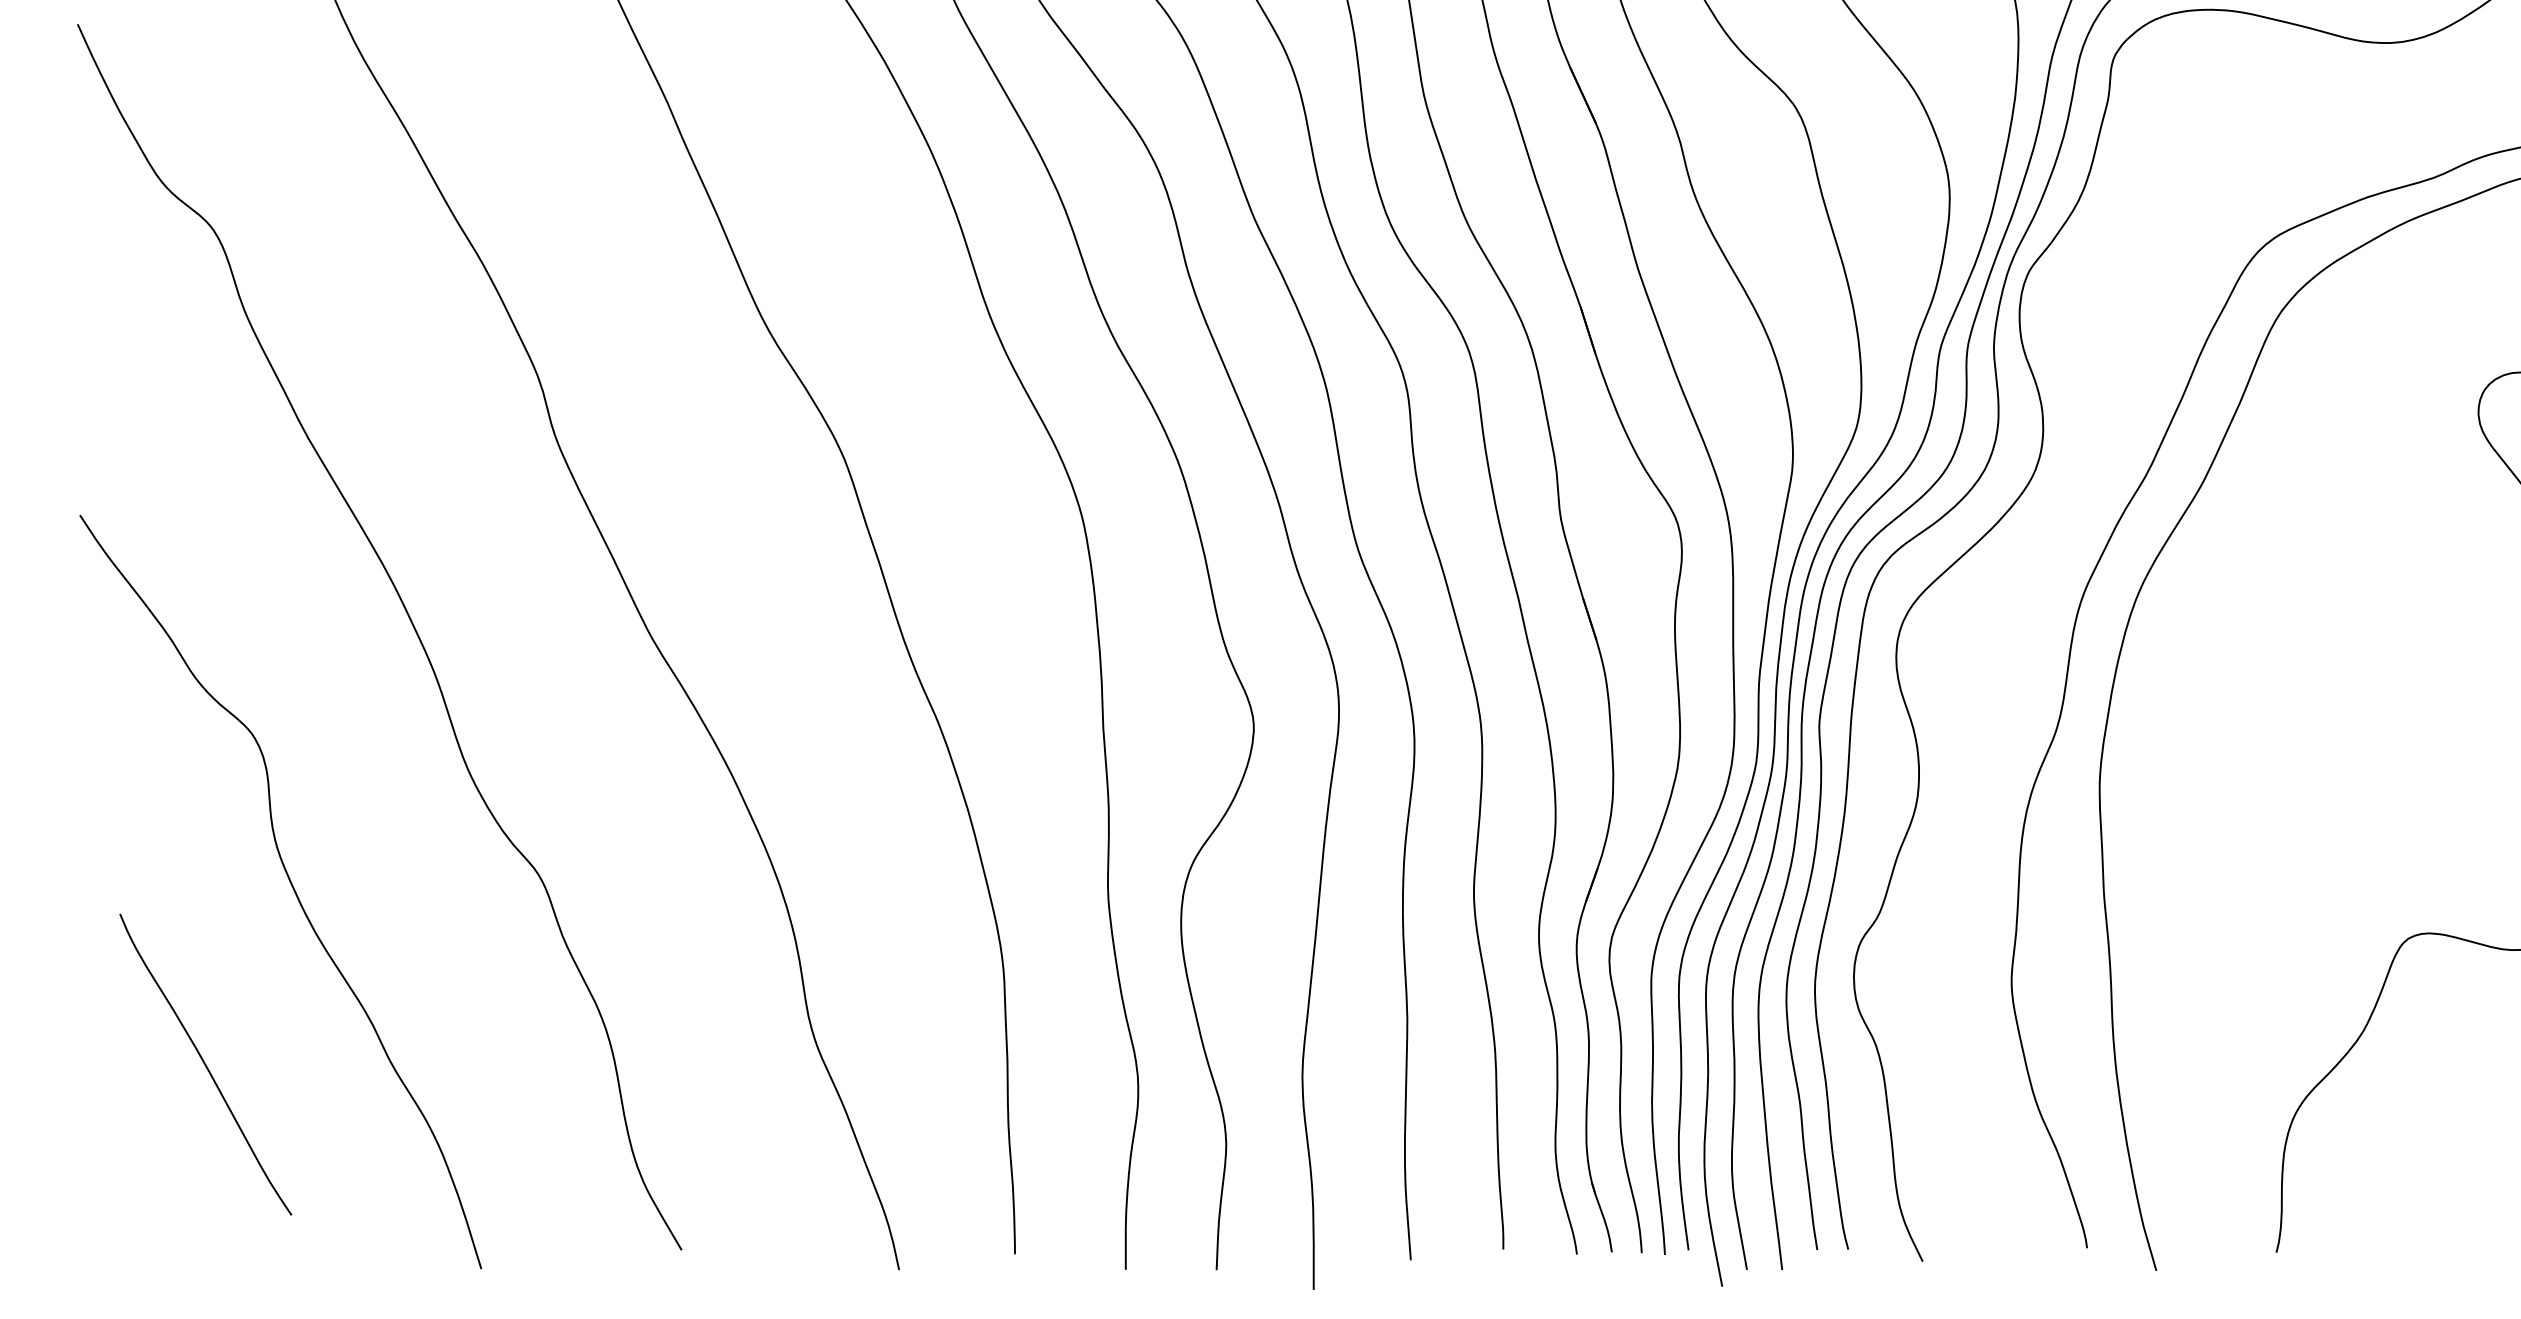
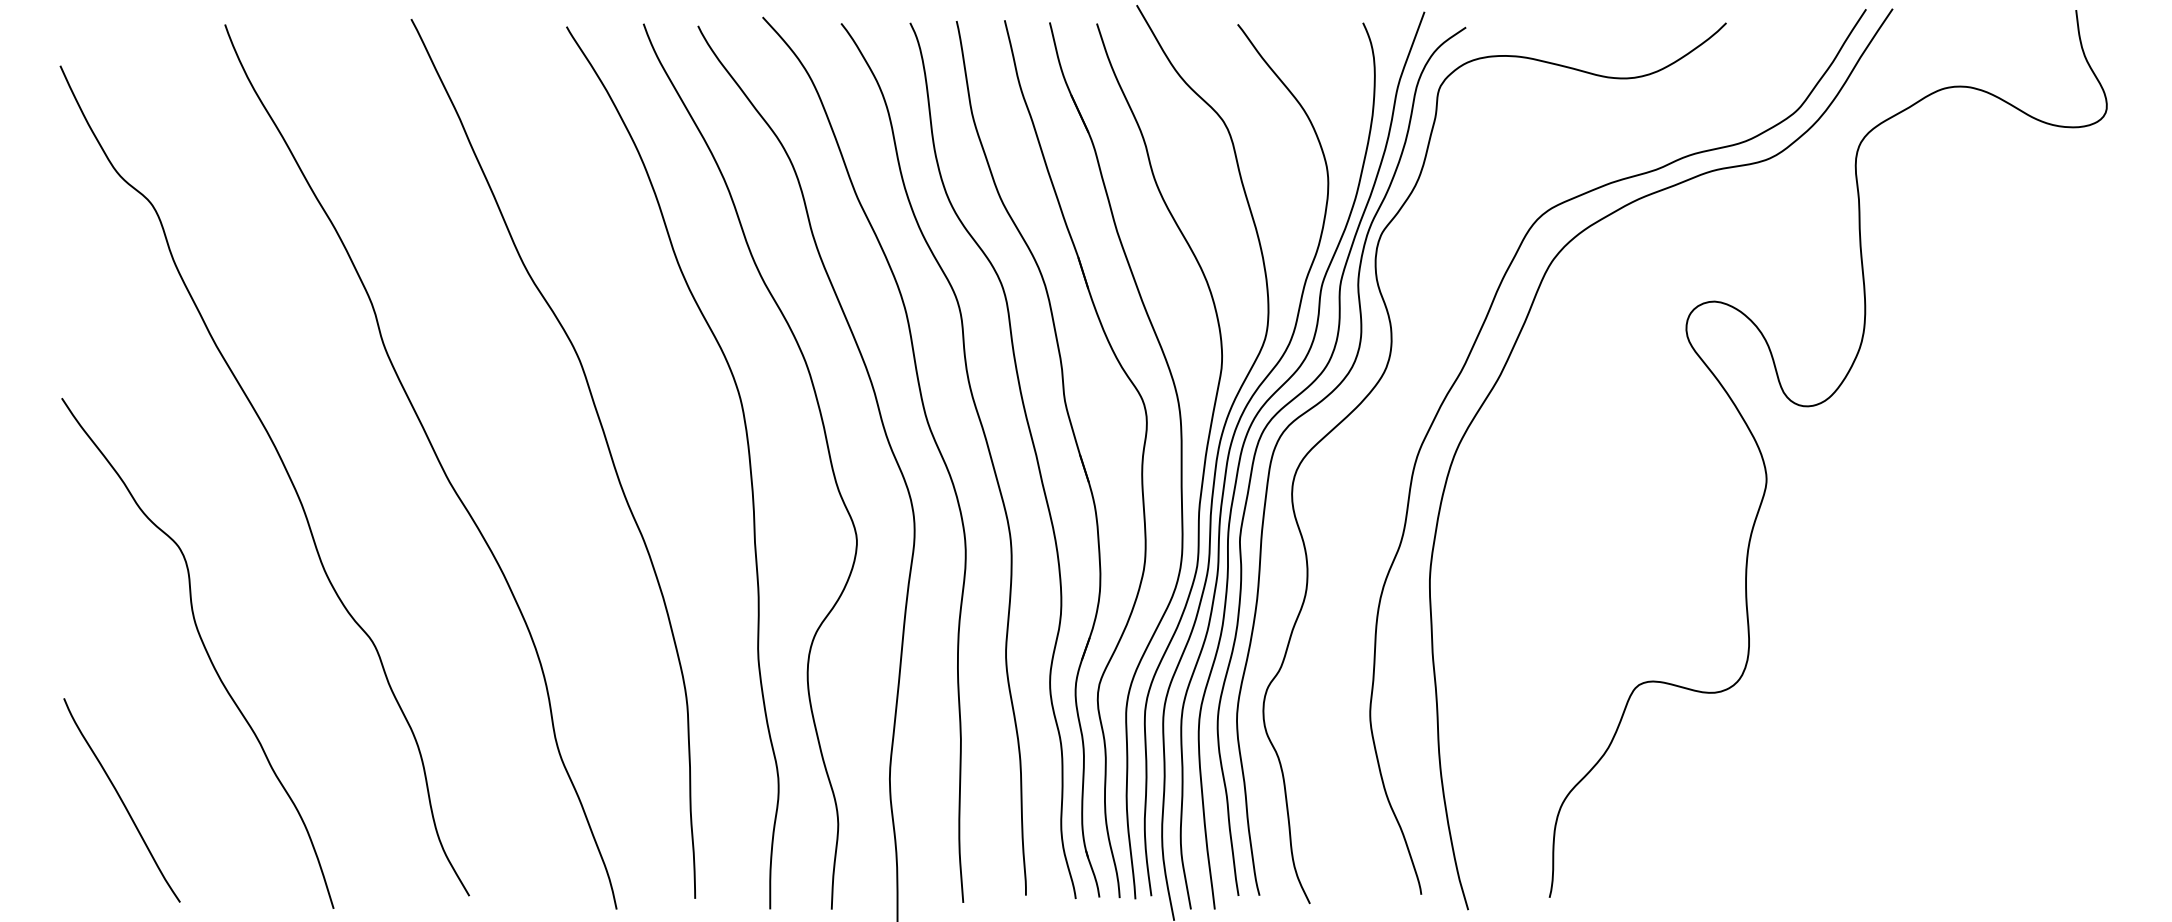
curve: (204, 1064) -> (121, 800), moved

